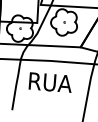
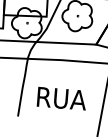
text: (49, 82) -> (60, 98), moved

